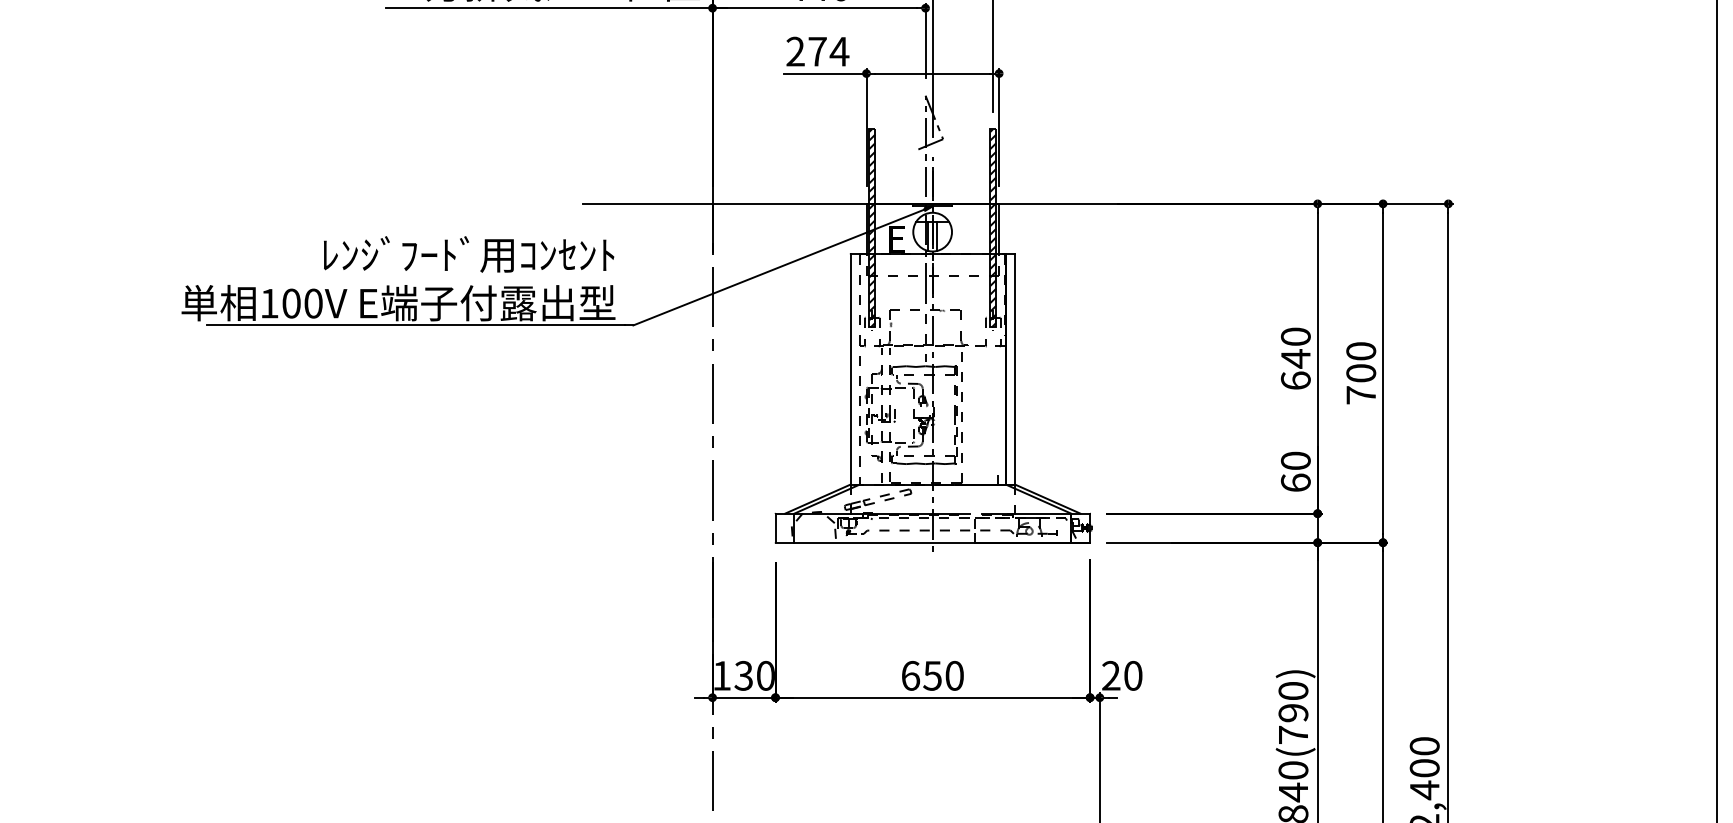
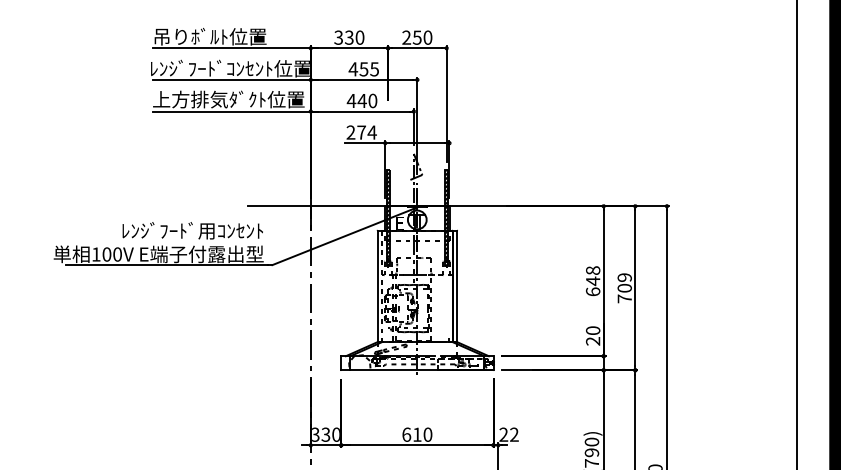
text: (1294, 336) -> (592, 270), 640 -> 648
text: (1360, 351) -> (624, 277), 700 -> 709
text: (1296, 481) -> (593, 340), 60 -> 20
text: (722, 675) -> (315, 434), 130 -> 330
text: (930, 675) -> (416, 434), 650 -> 610
text: (1133, 675) -> (514, 434), 20 -> 22

